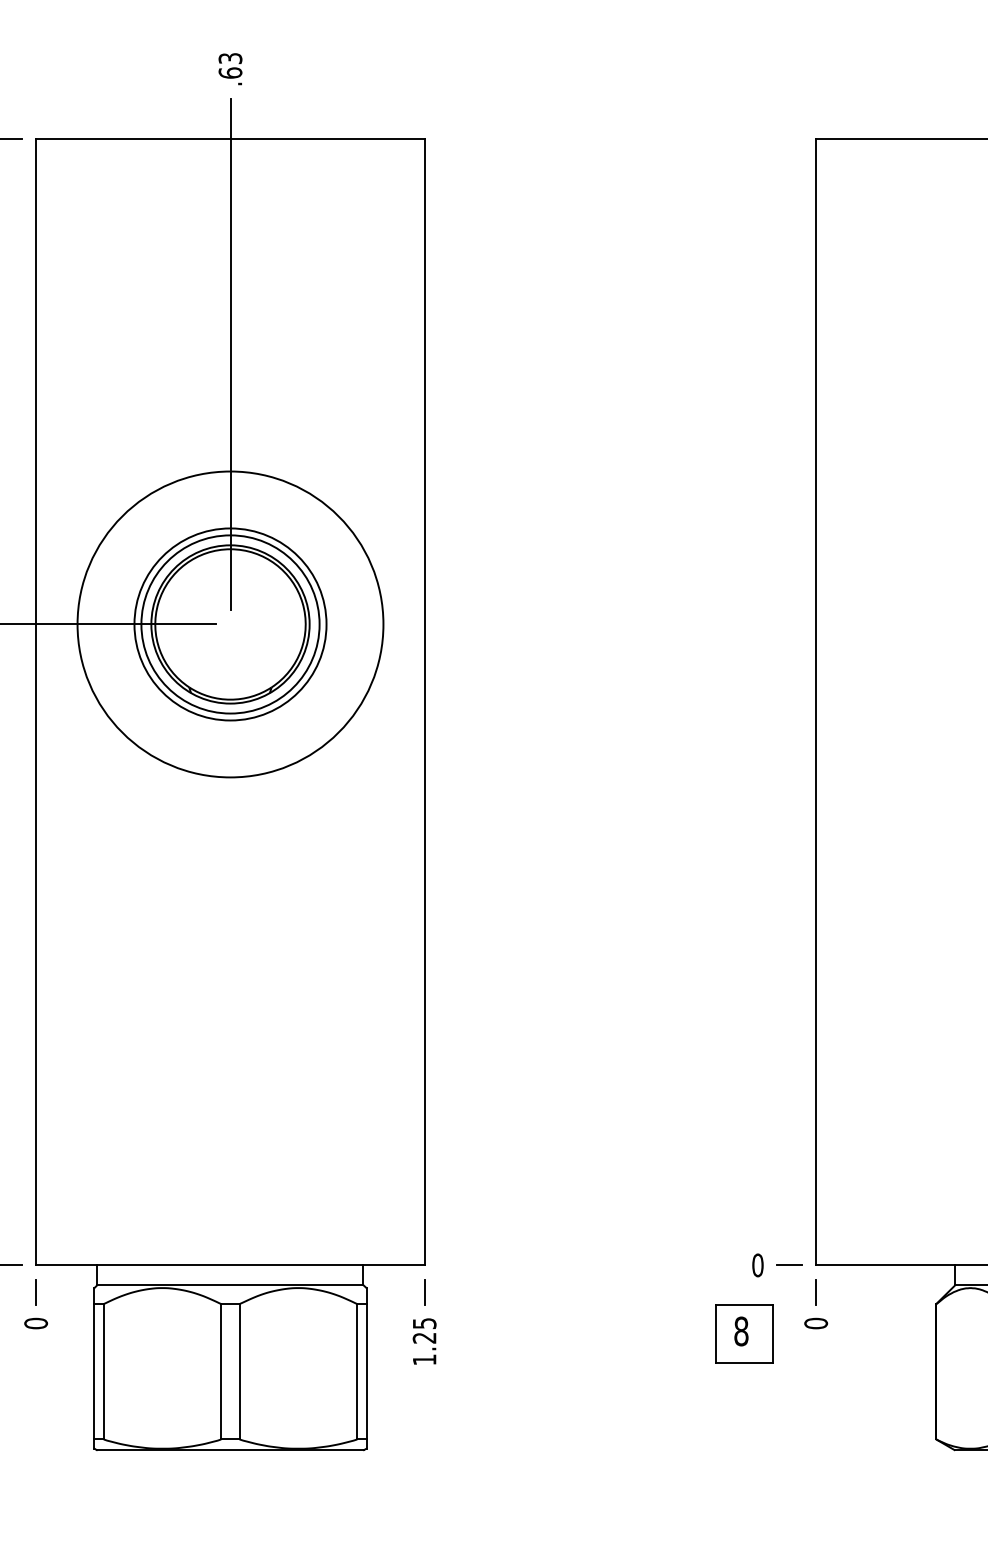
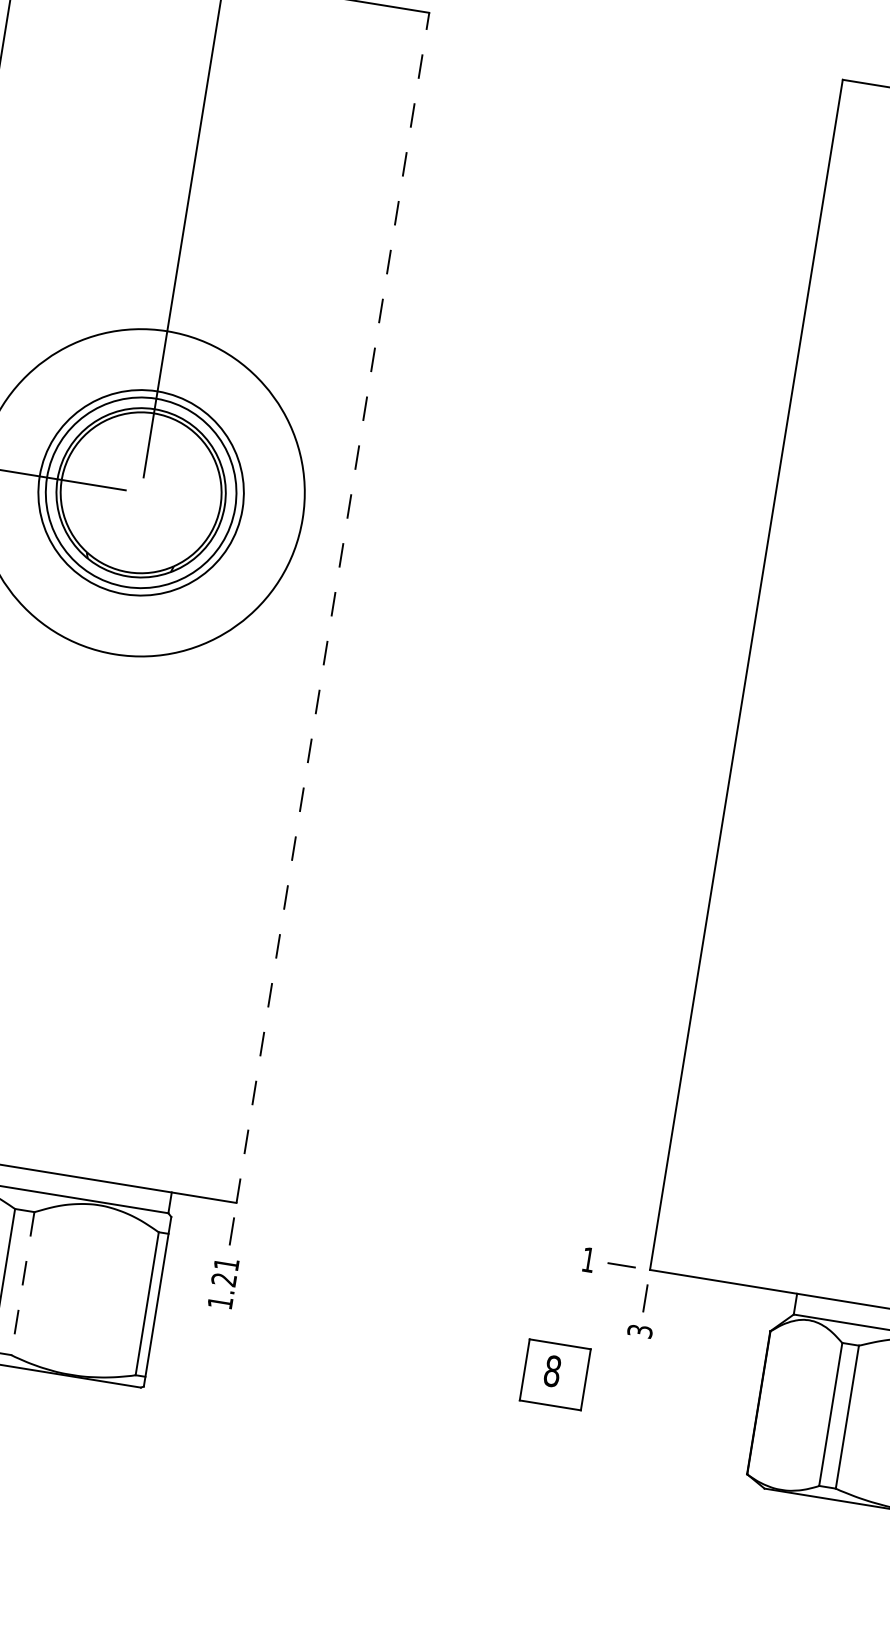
line: (424, 701) -> (332, 607), solid -> dashed
text: (757, 1265) -> (588, 1259), 0 -> 1
text: (424, 1323) -> (226, 1264), 1.25 -> 1.21
text: (816, 1323) -> (640, 1331), 0 -> 3
part: (744, 1333) -> (555, 1373), moved
line: (239, 1371) -> (22, 1283), solid -> dashed

